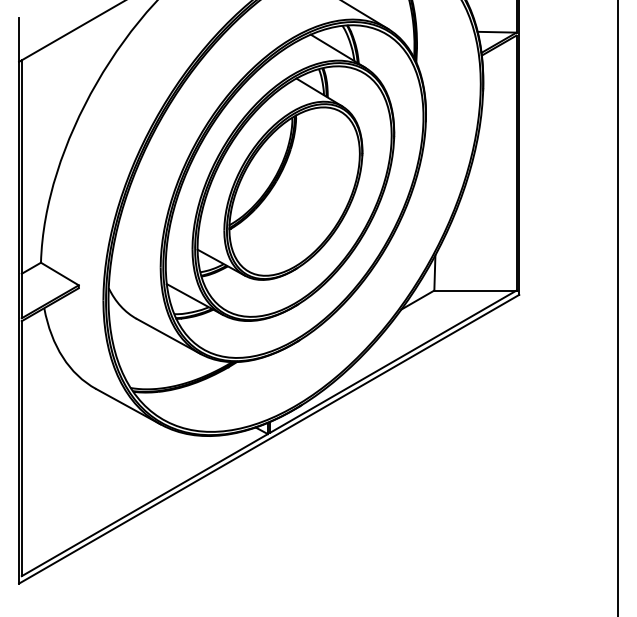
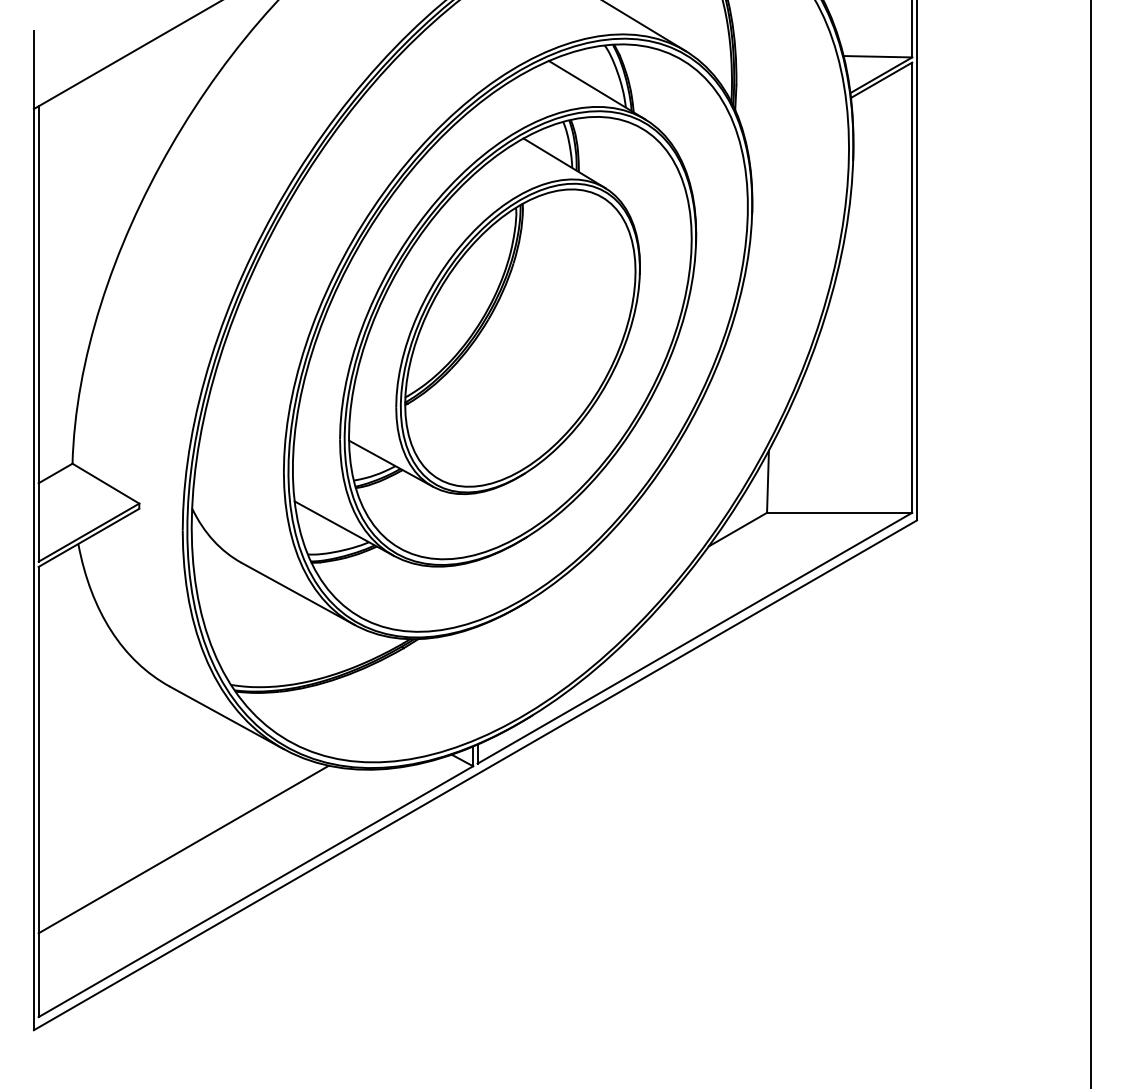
line: (103, 480) -> (182, 848), added

